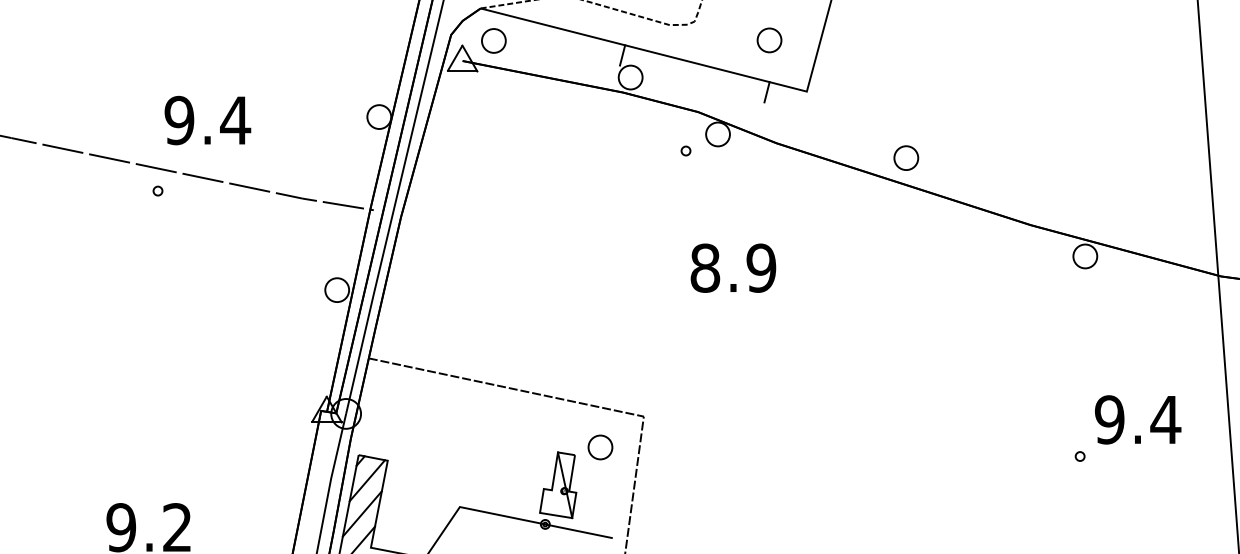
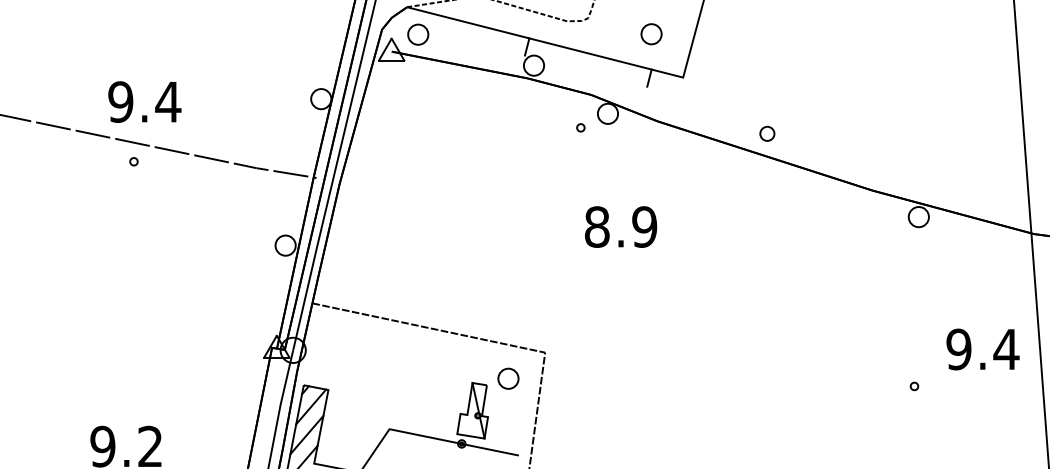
text: (207, 120) -> (144, 102), moved
part: (906, 157) -> (767, 133), size x0.7
text: (1138, 419) -> (983, 349), moved

